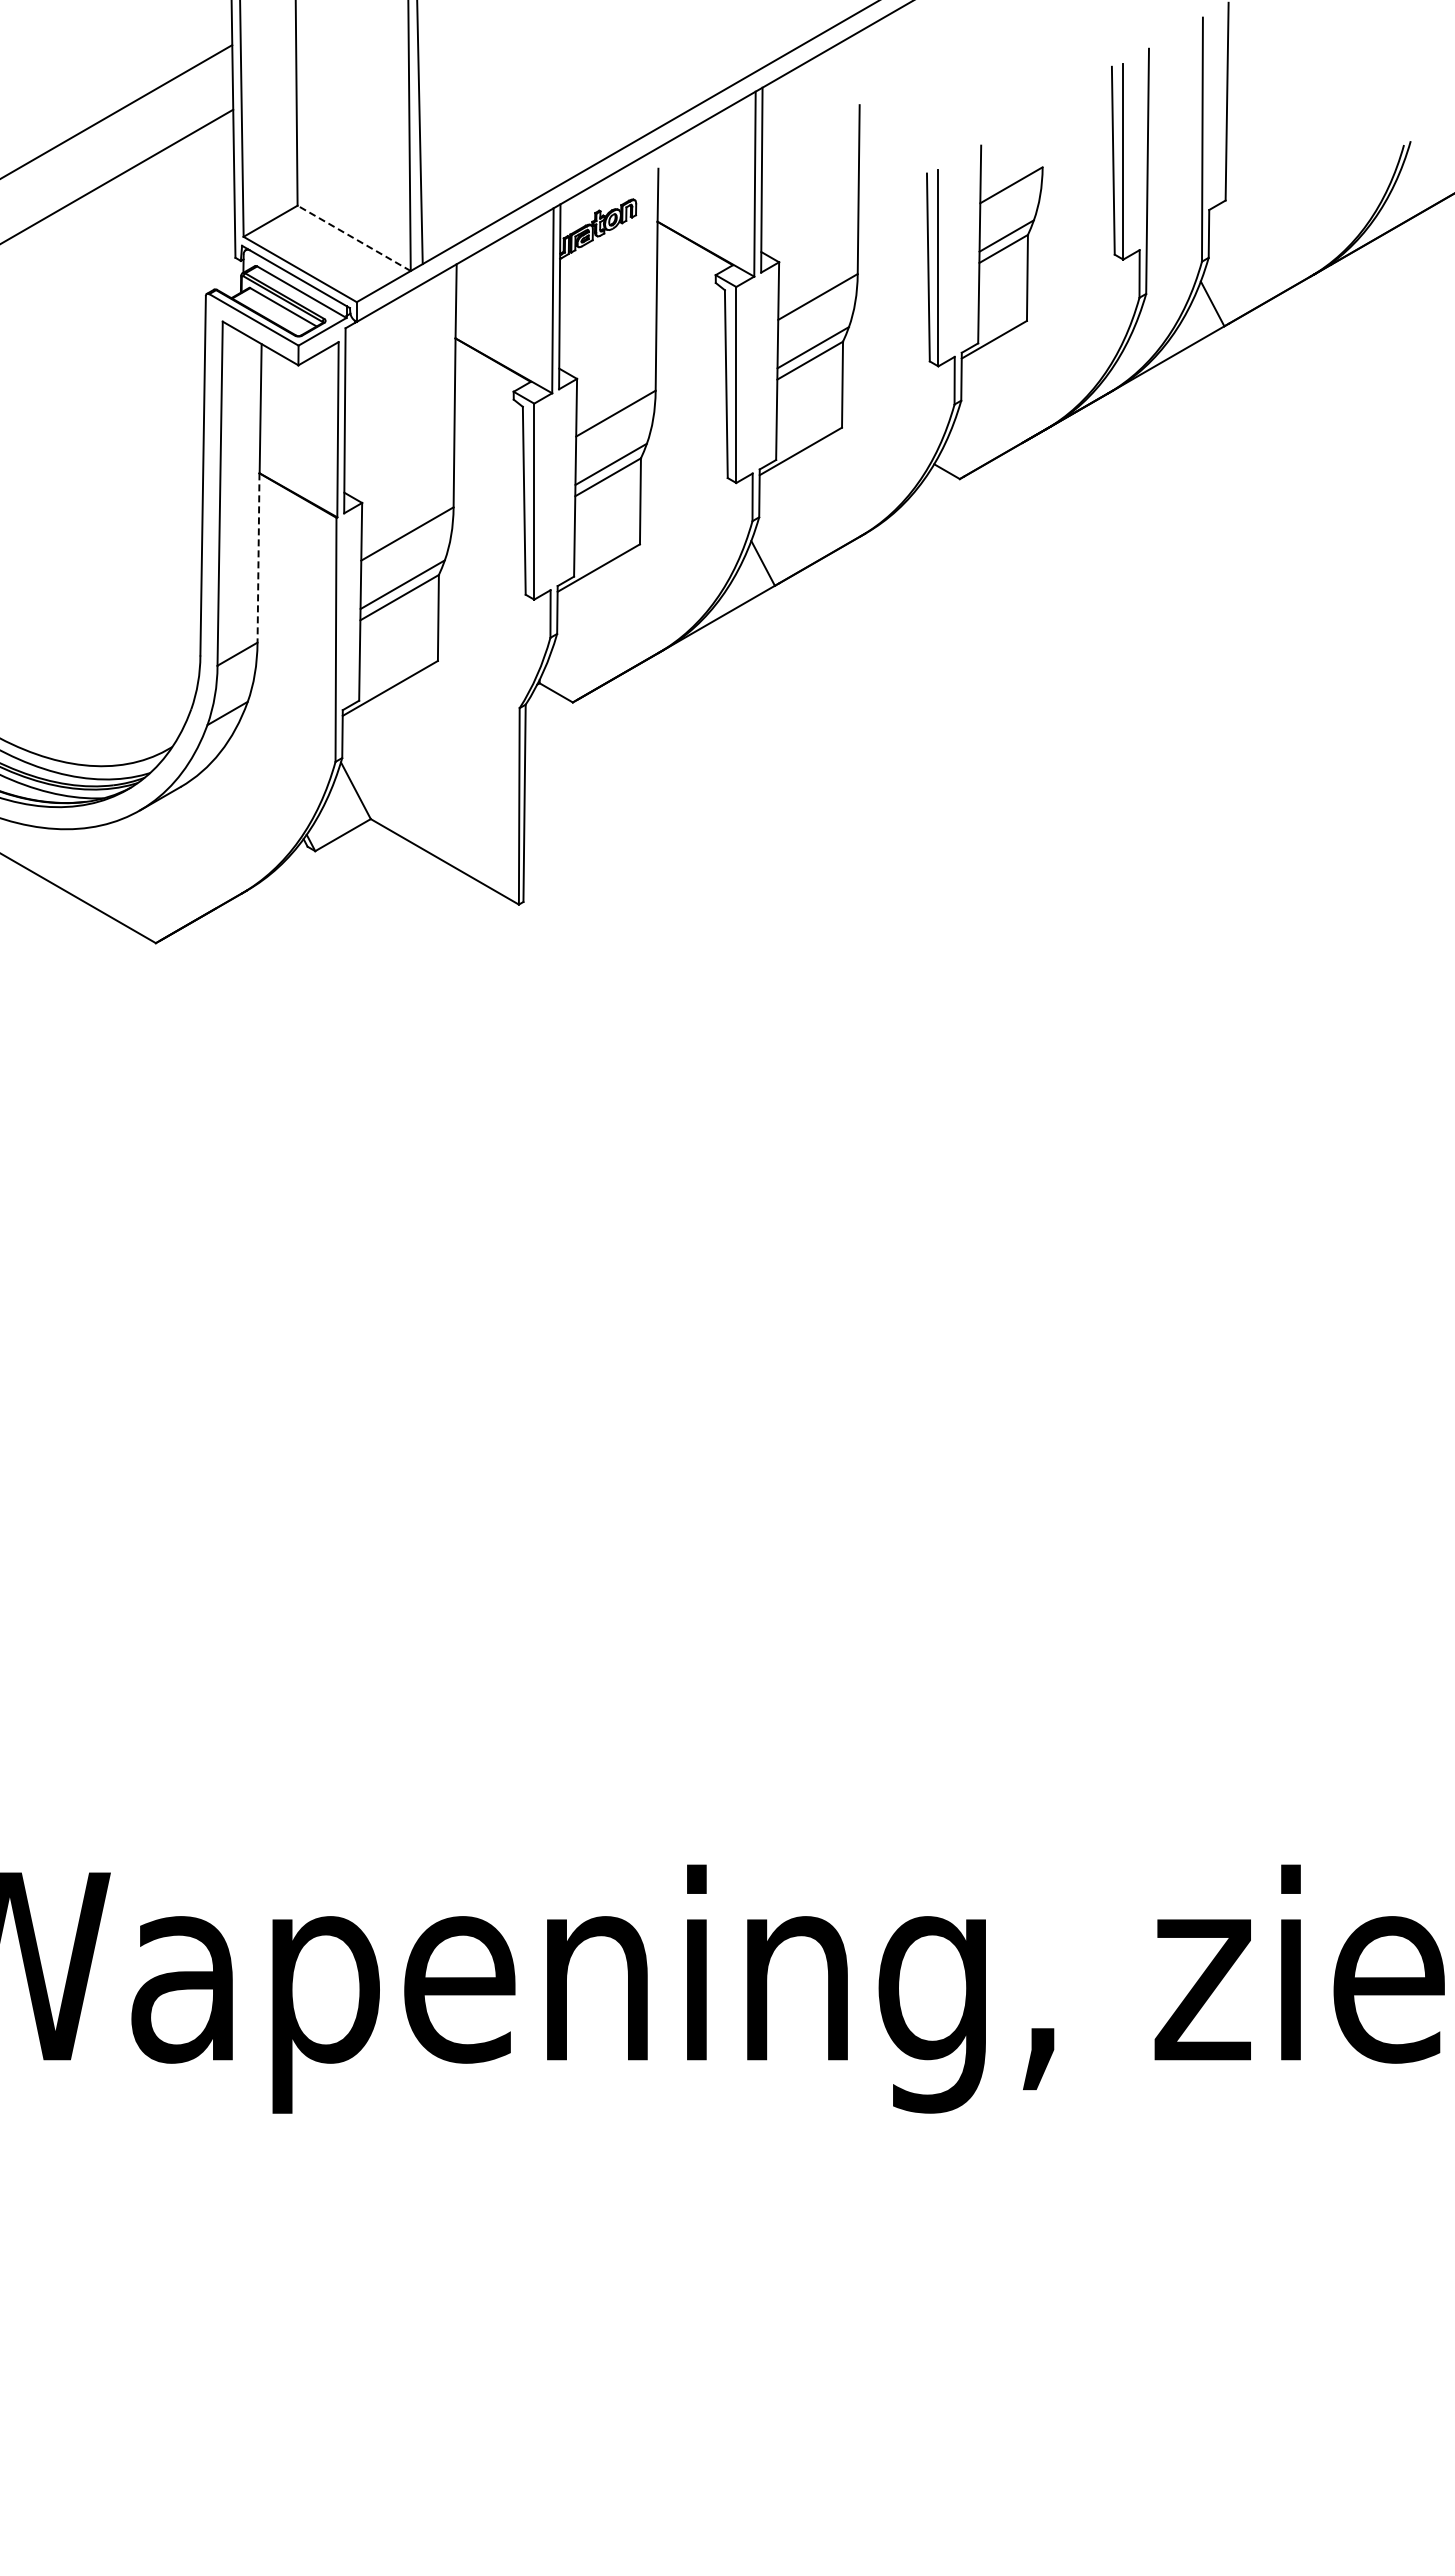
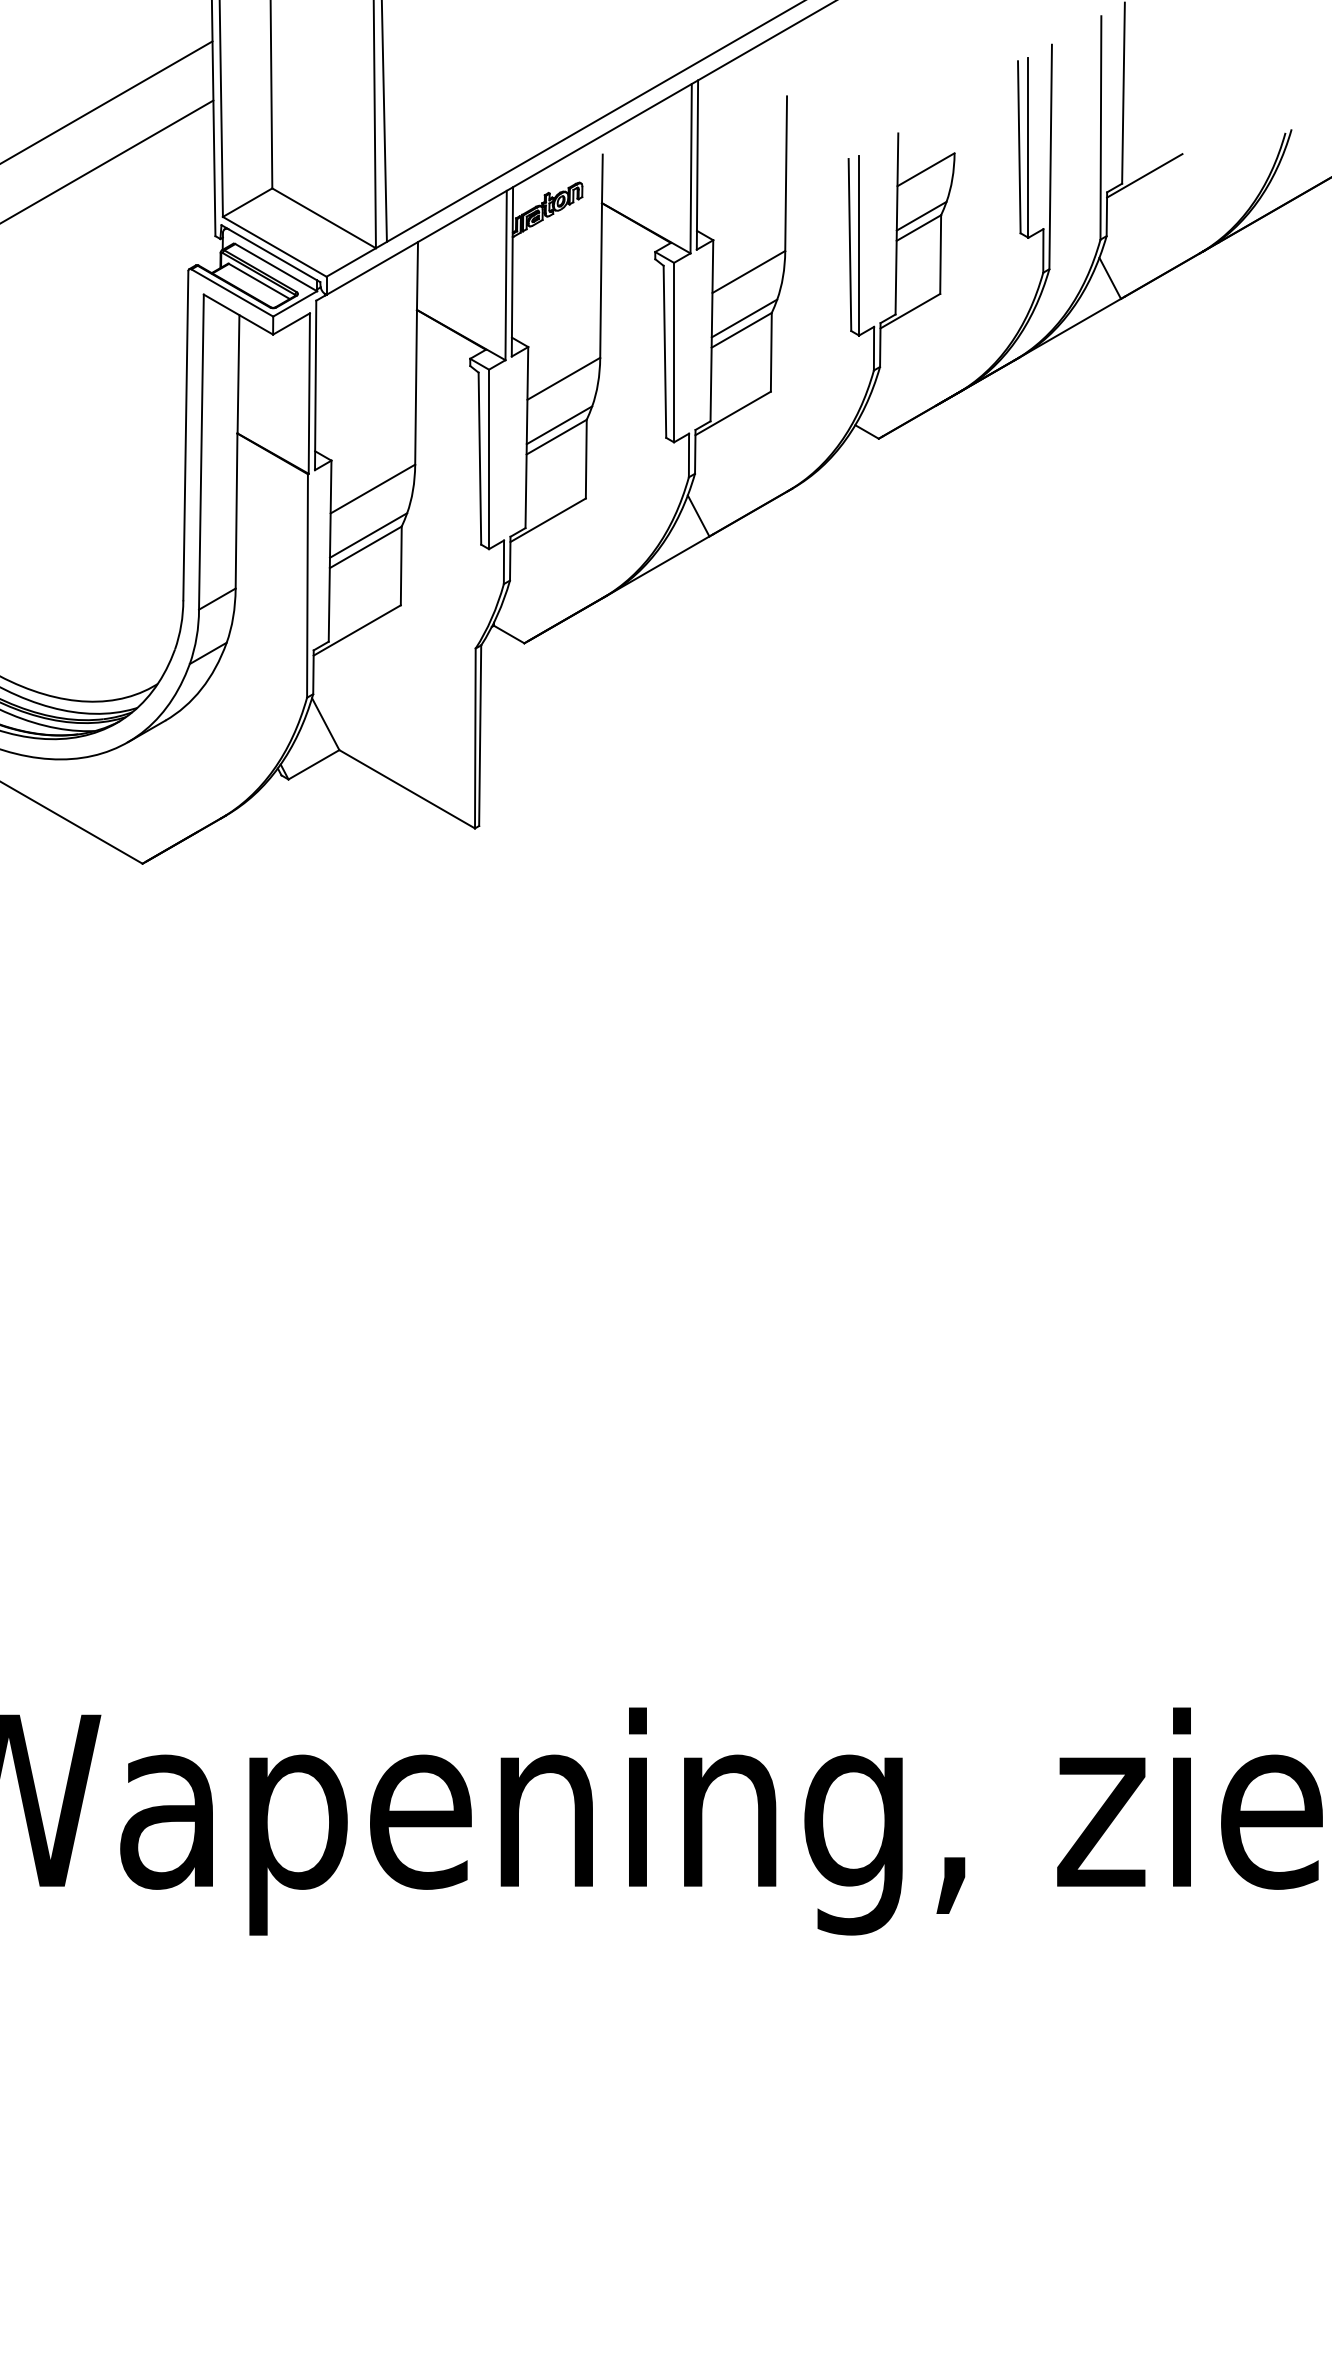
line: (1250, 191) -> (1144, 175), added
line: (353, 238) -> (323, 218), dashed -> solid
line: (258, 558) -> (236, 511), dashed -> solid

